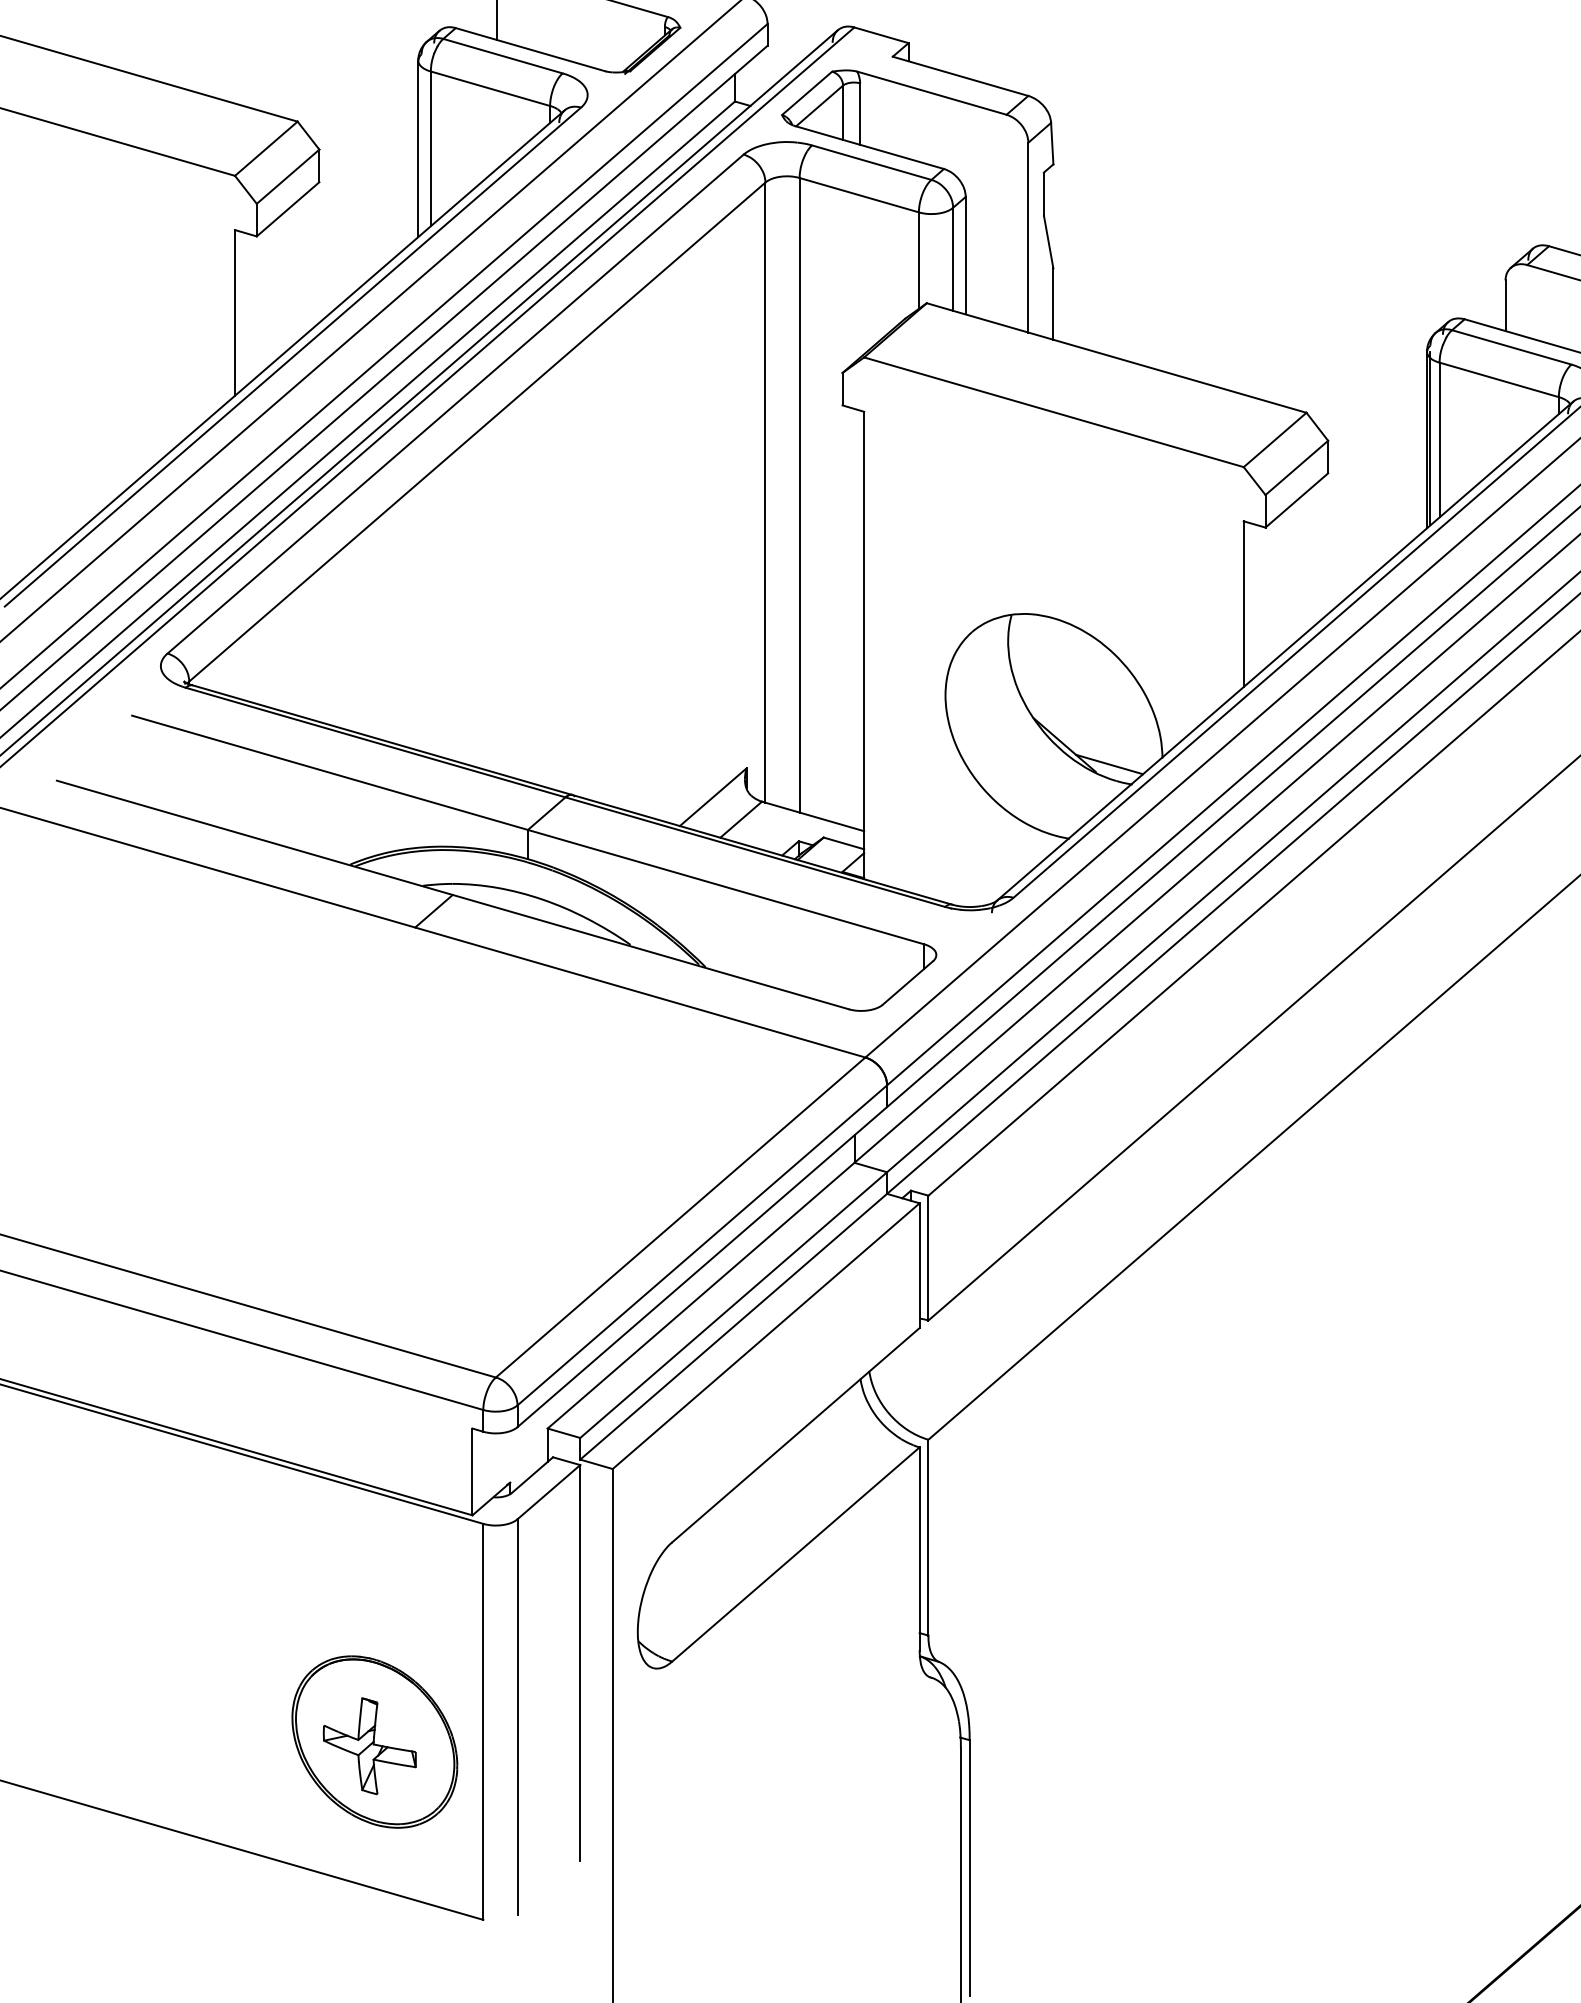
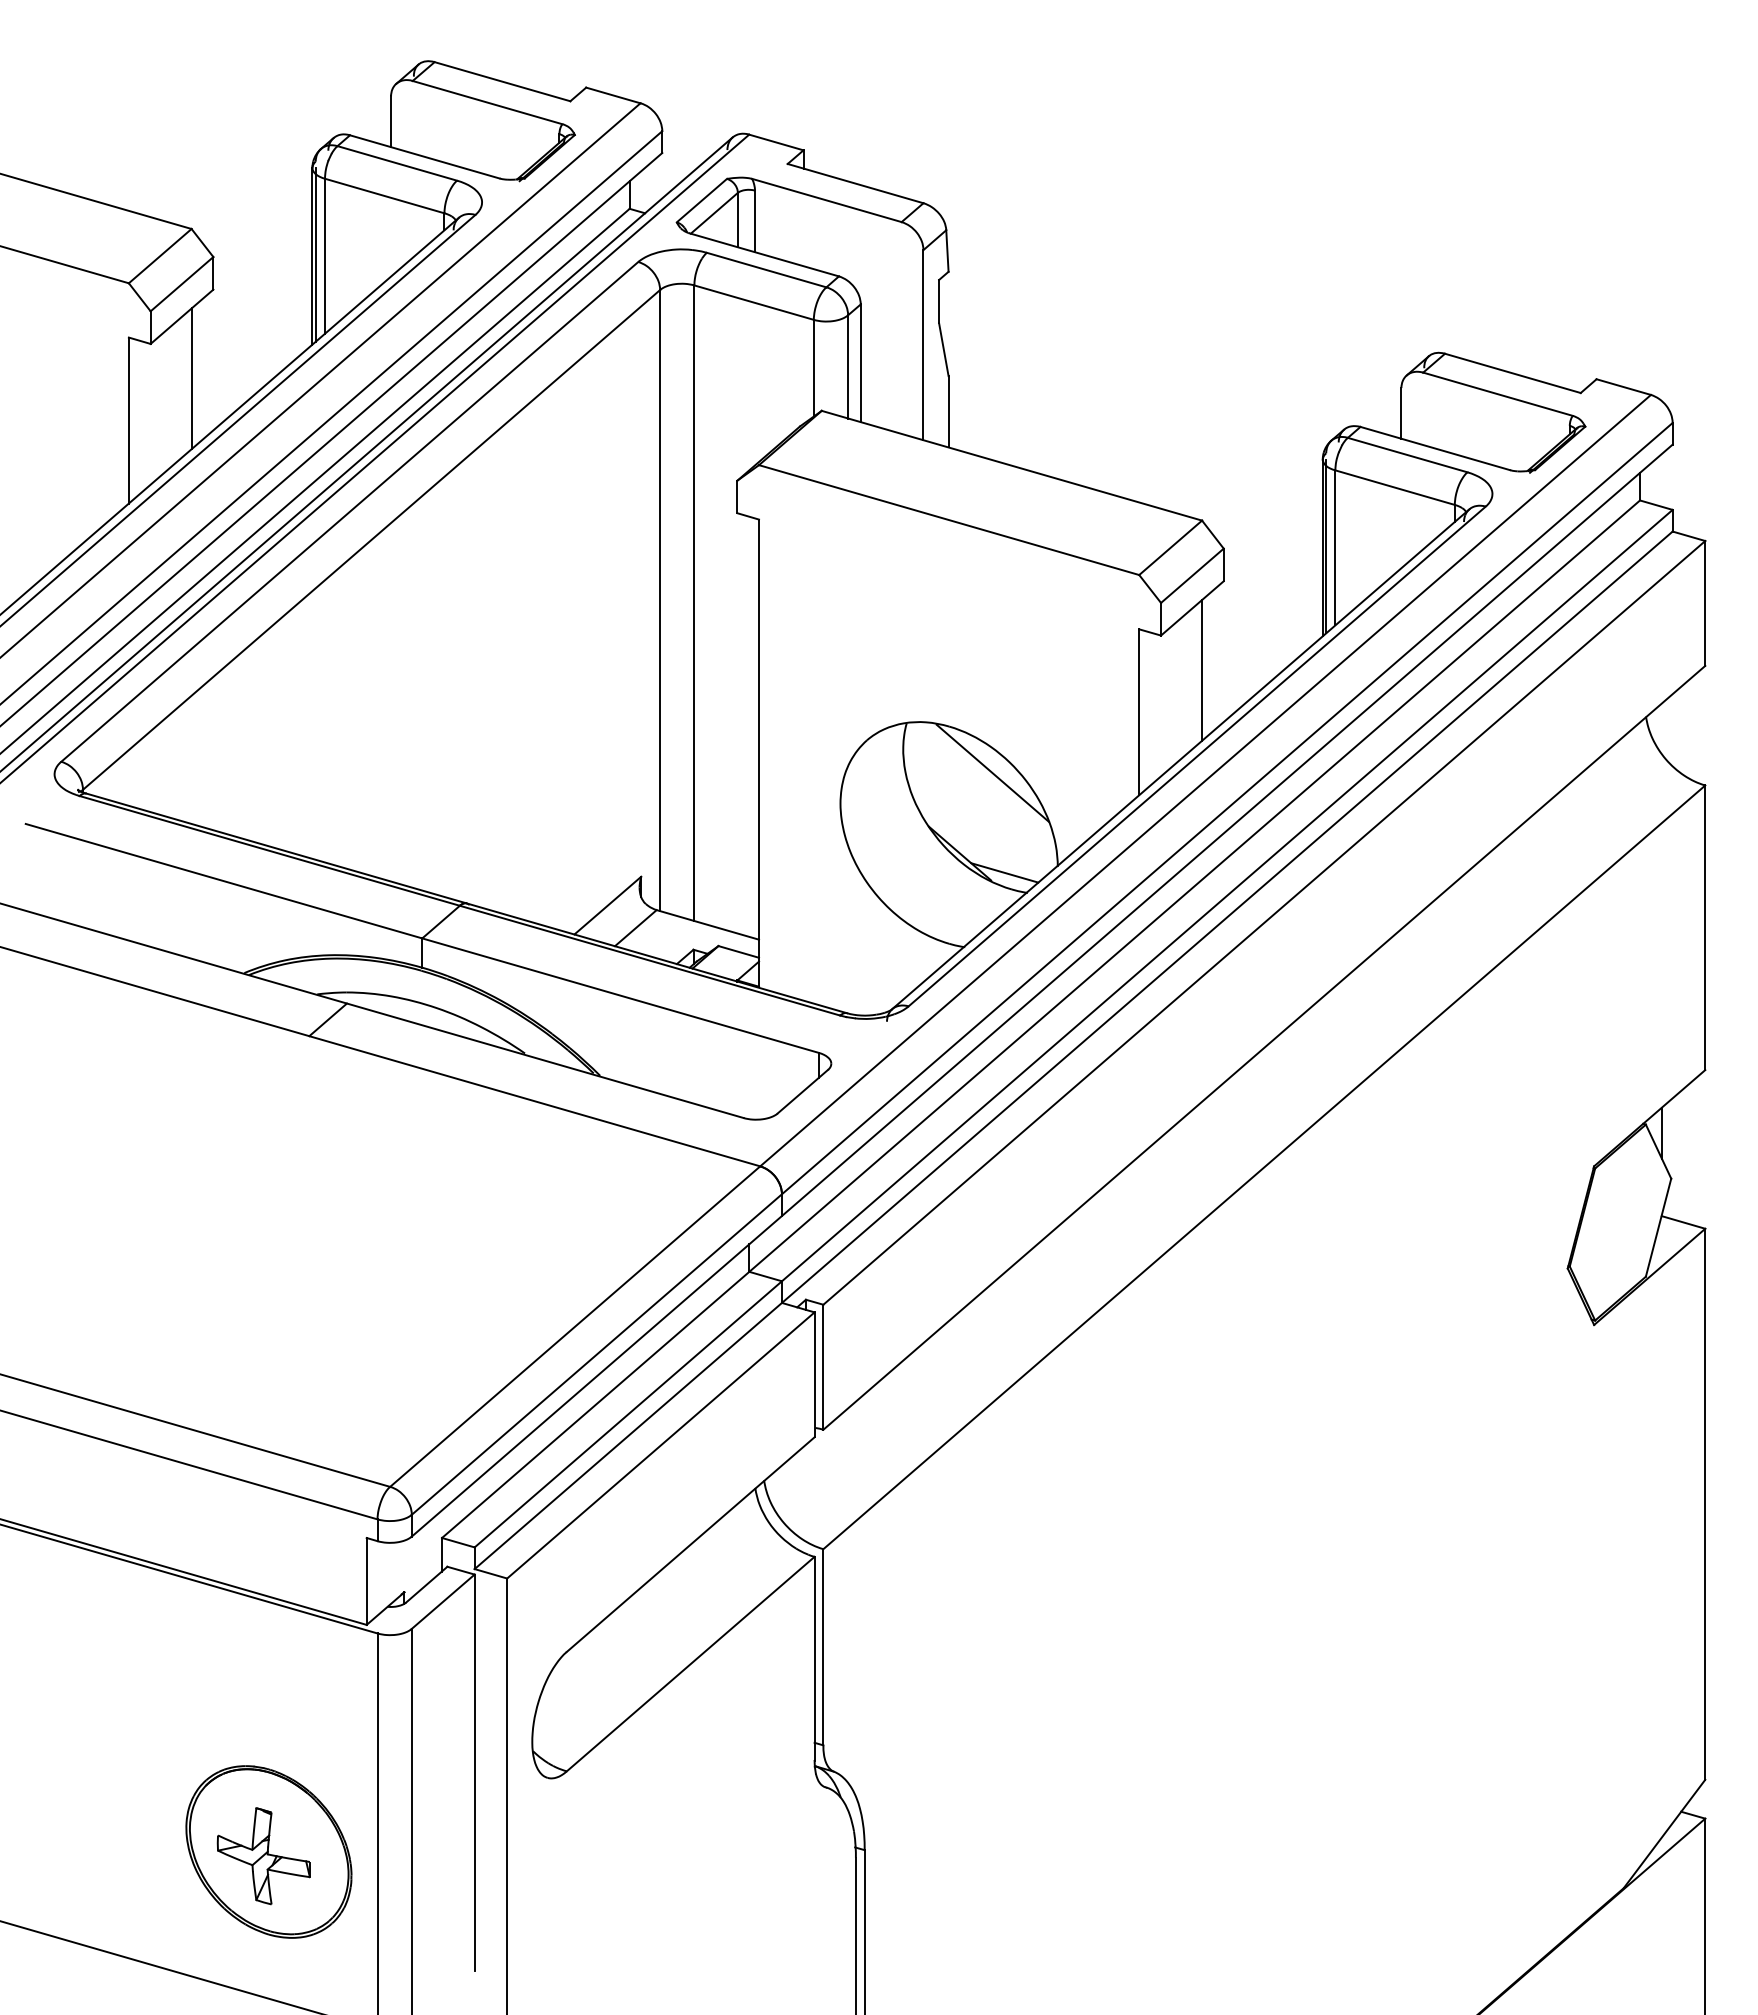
line: (421, 147) -> (315, 254), added
line: (297, 270) -> (191, 378), added
line: (1306, 562) -> (1202, 670), added
line: (1097, 664) -> (992, 772), added

